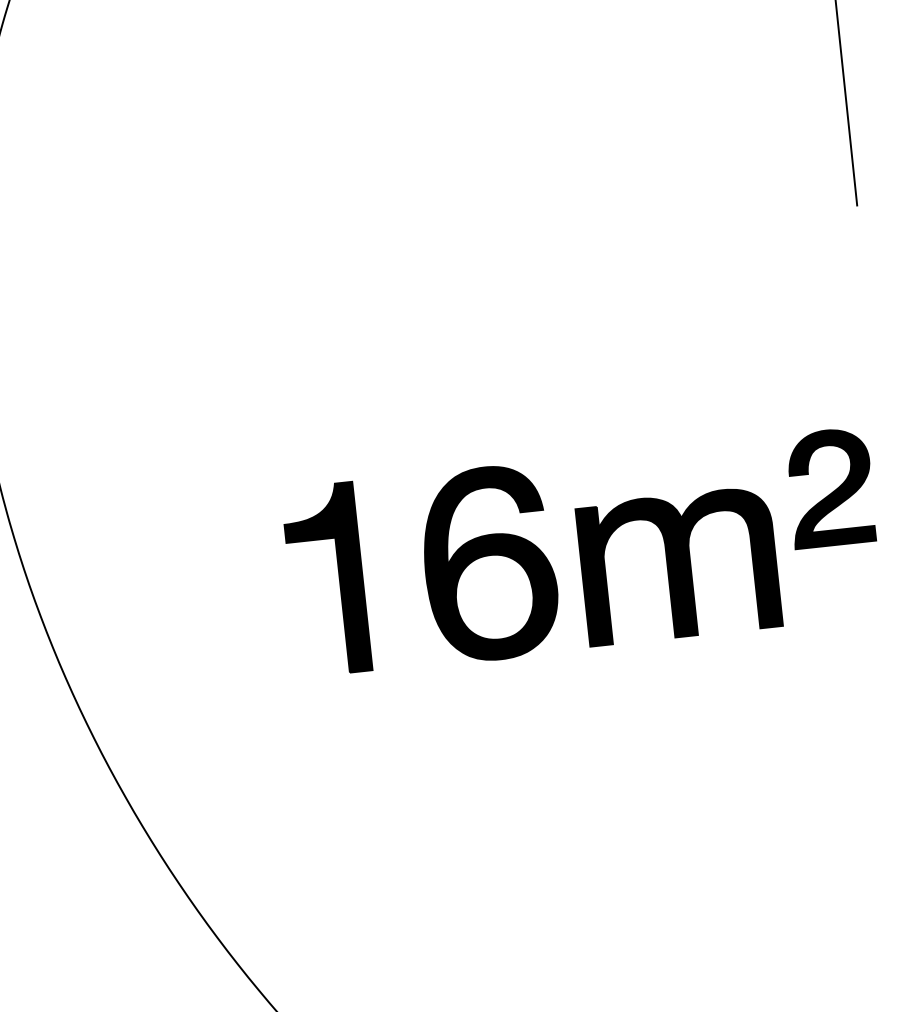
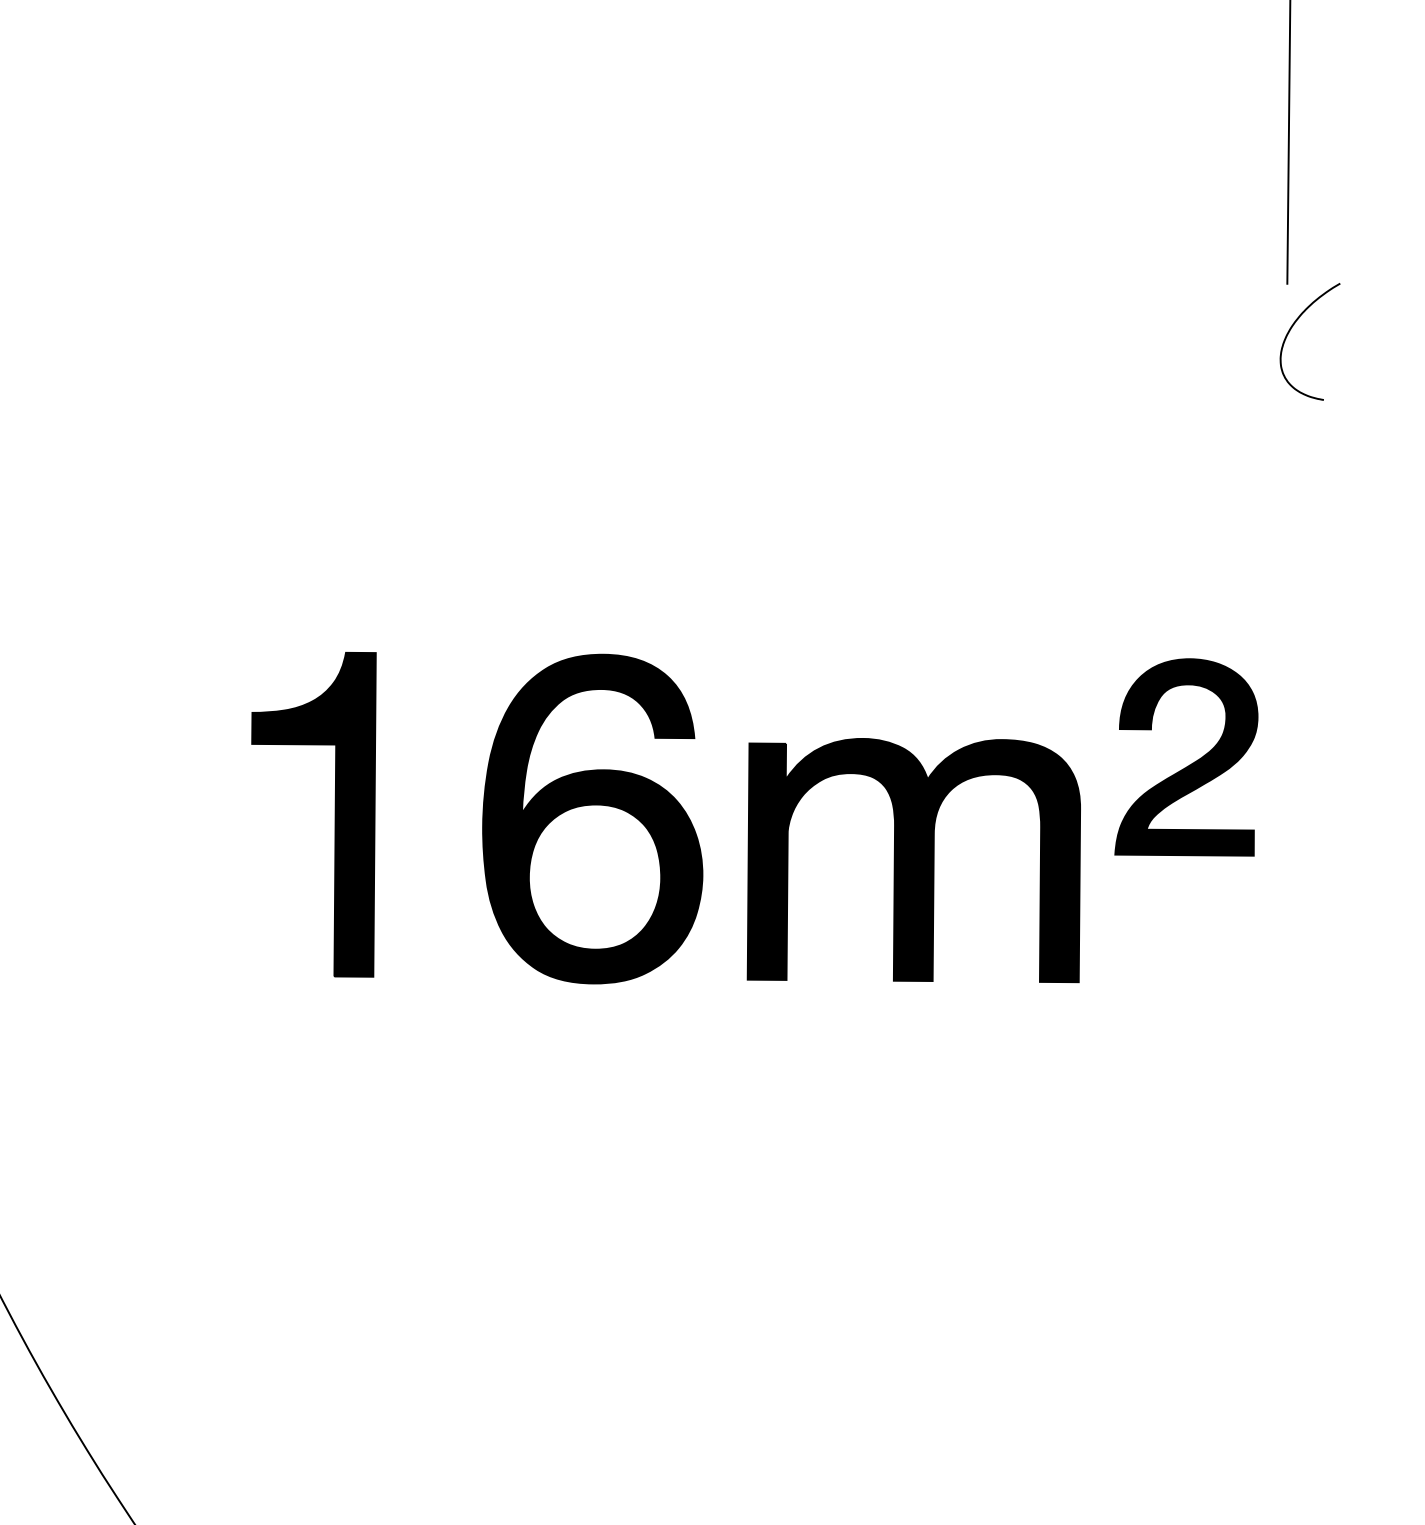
curve: (863, 231) -> (1292, 328), added

